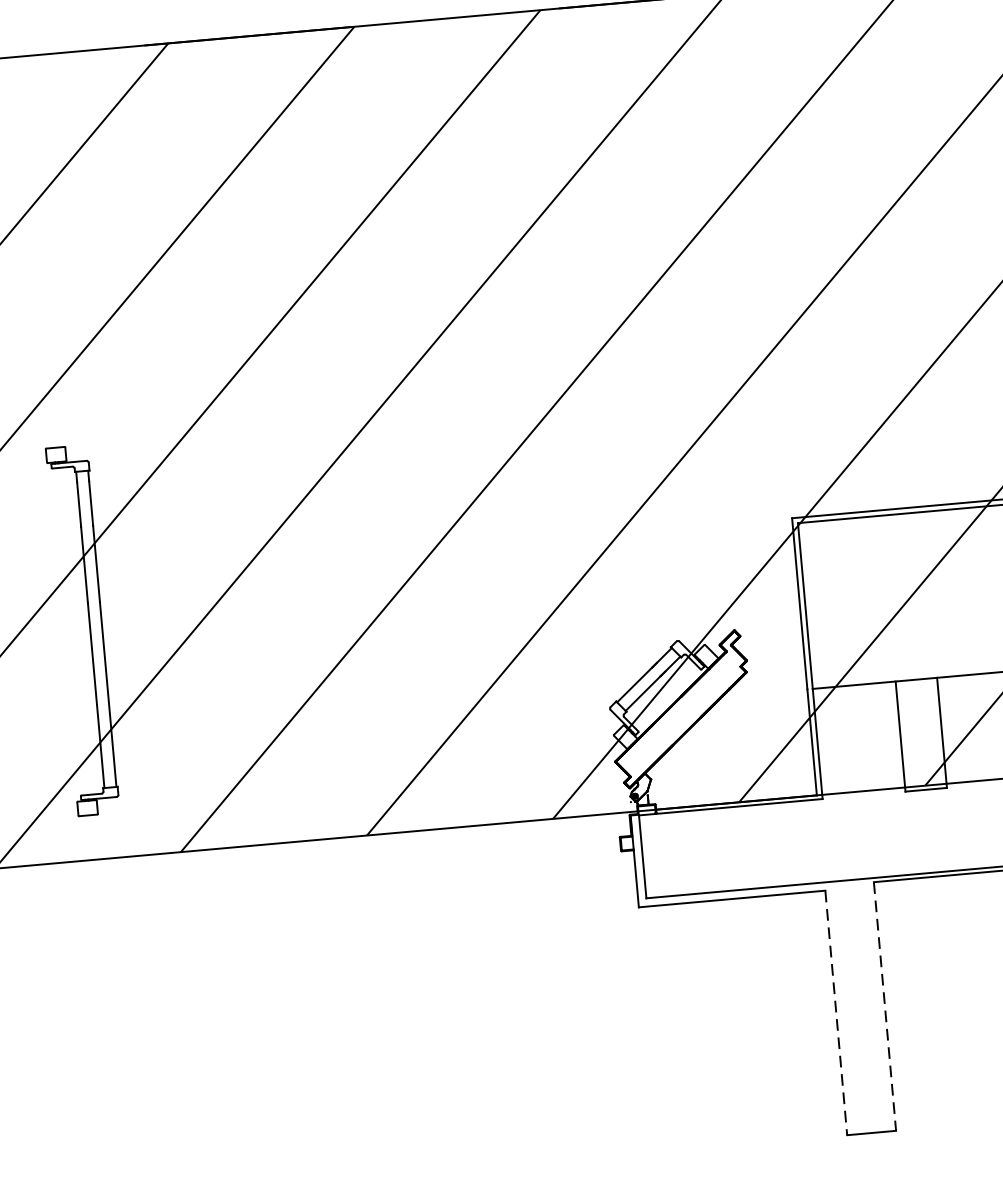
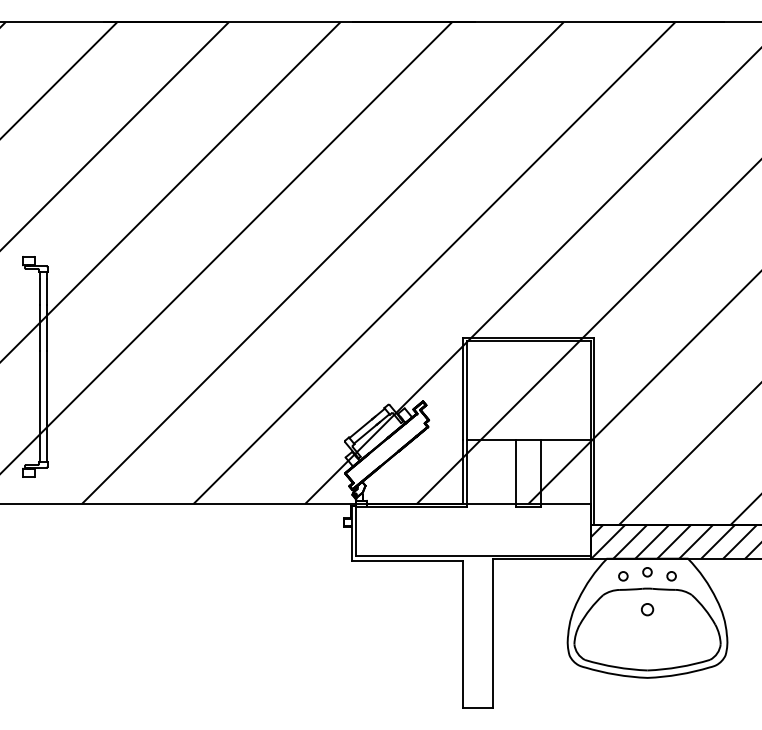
line: (884, 1006) -> (492, 633), dashed -> solid
line: (836, 1014) -> (463, 635), dashed -> solid

